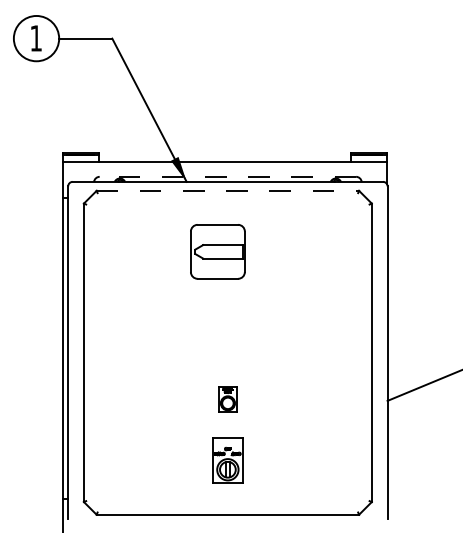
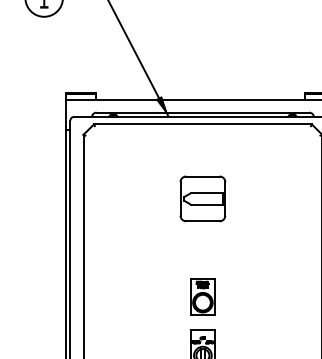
line: (227, 176) -> (202, 112), dashed -> solid
line: (228, 190) -> (203, 123), dashed -> solid
part: (217, 251) -> (202, 198), moved
part: (227, 399) -> (202, 297), size x1.67

